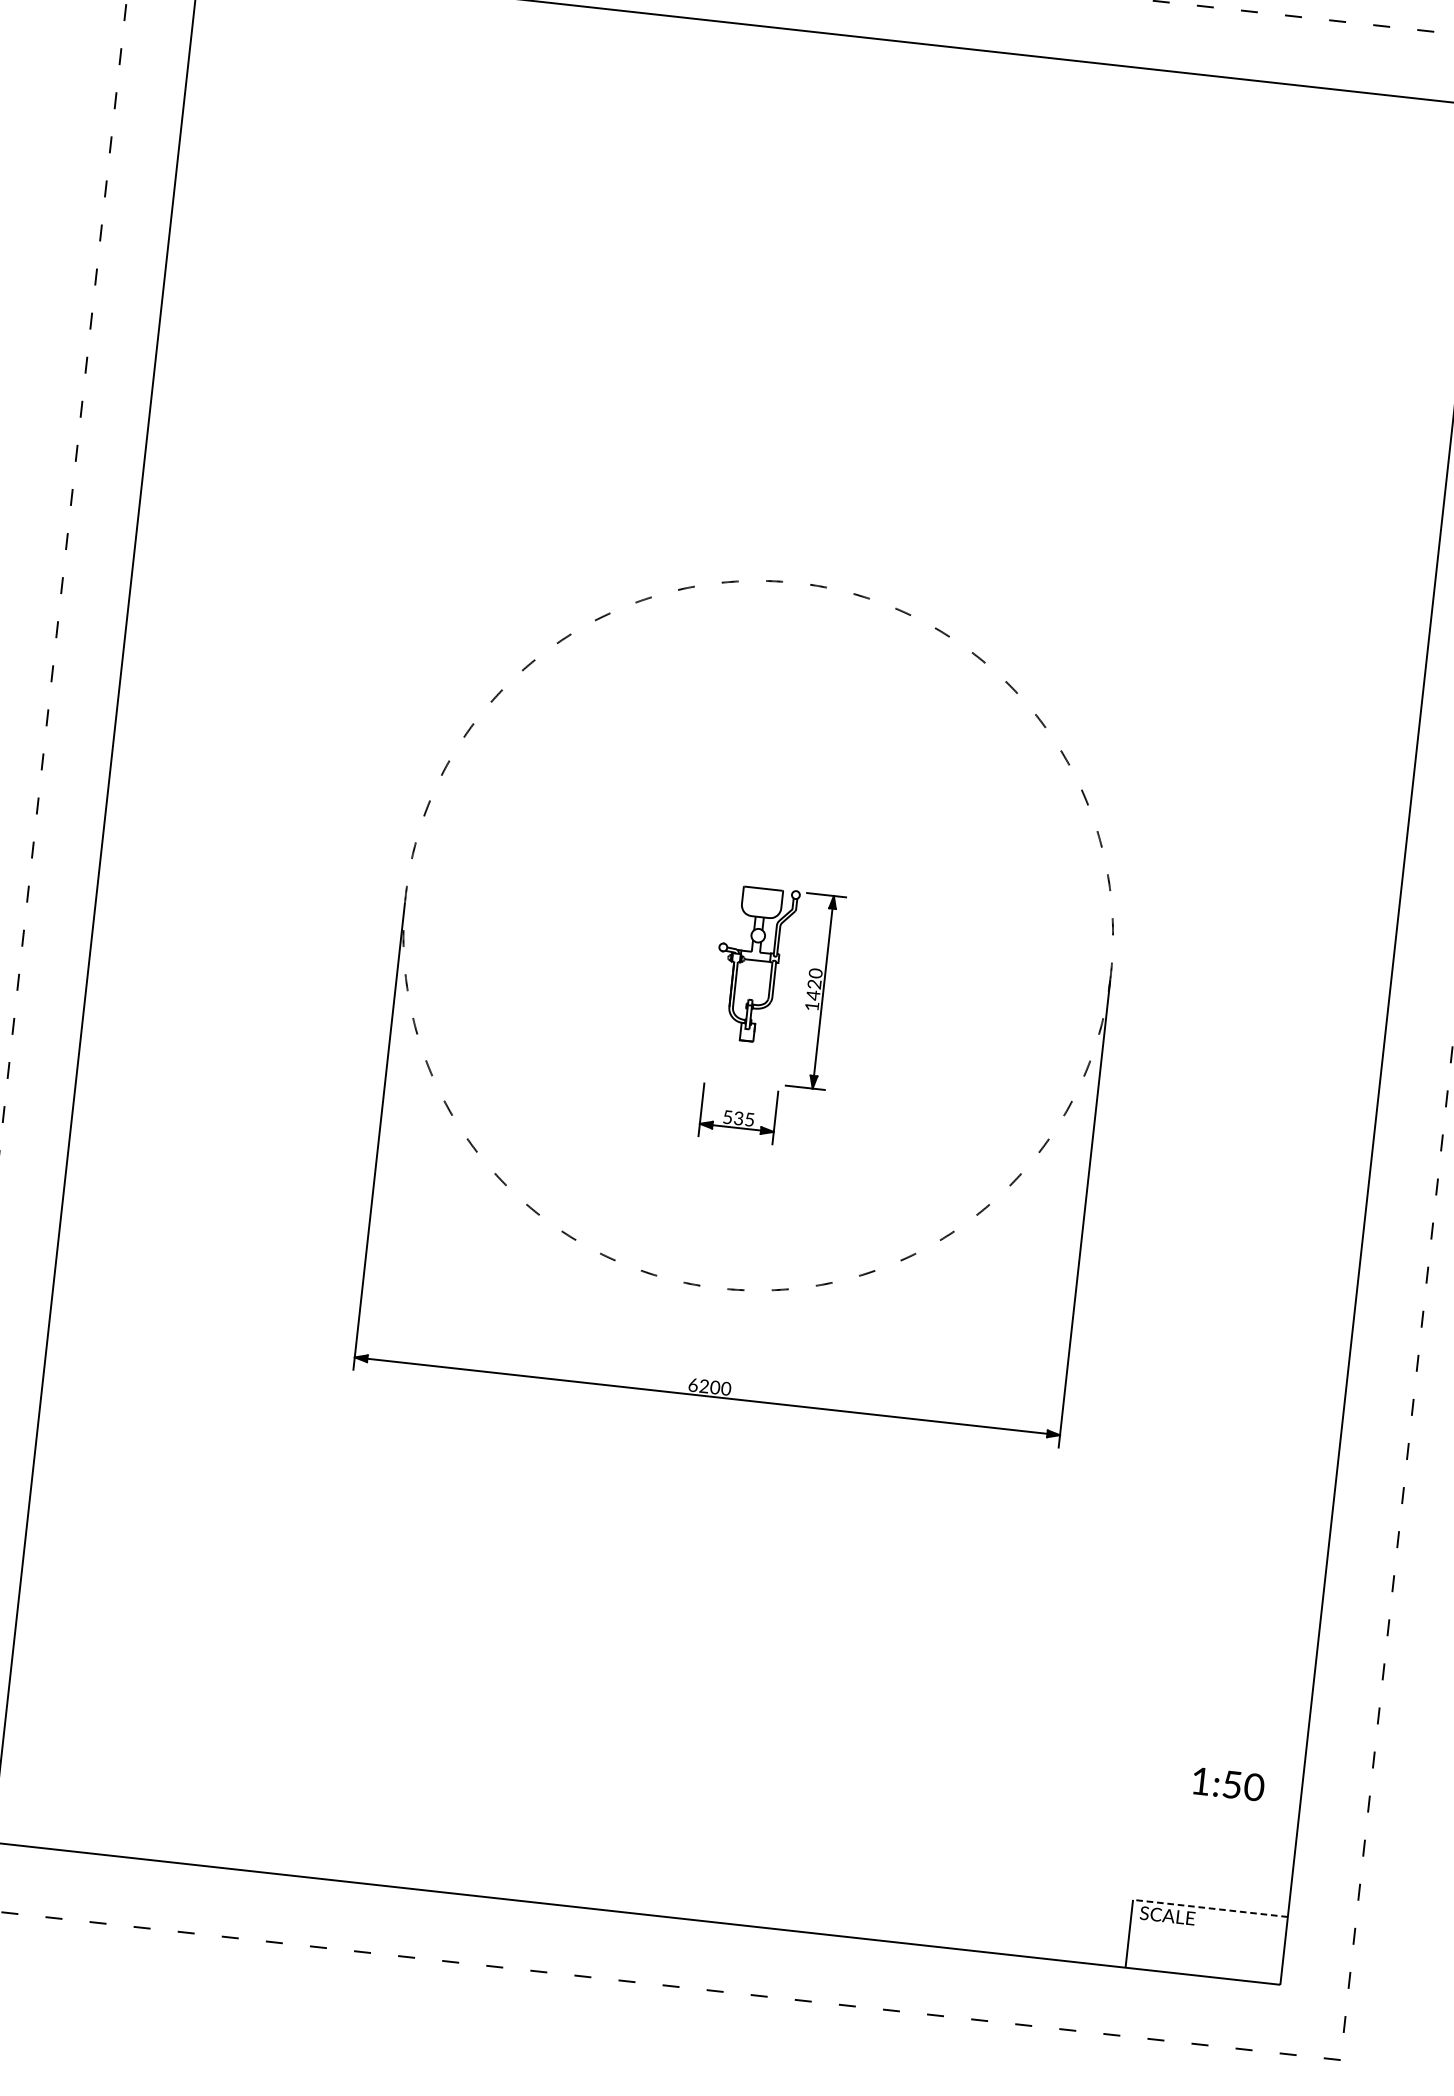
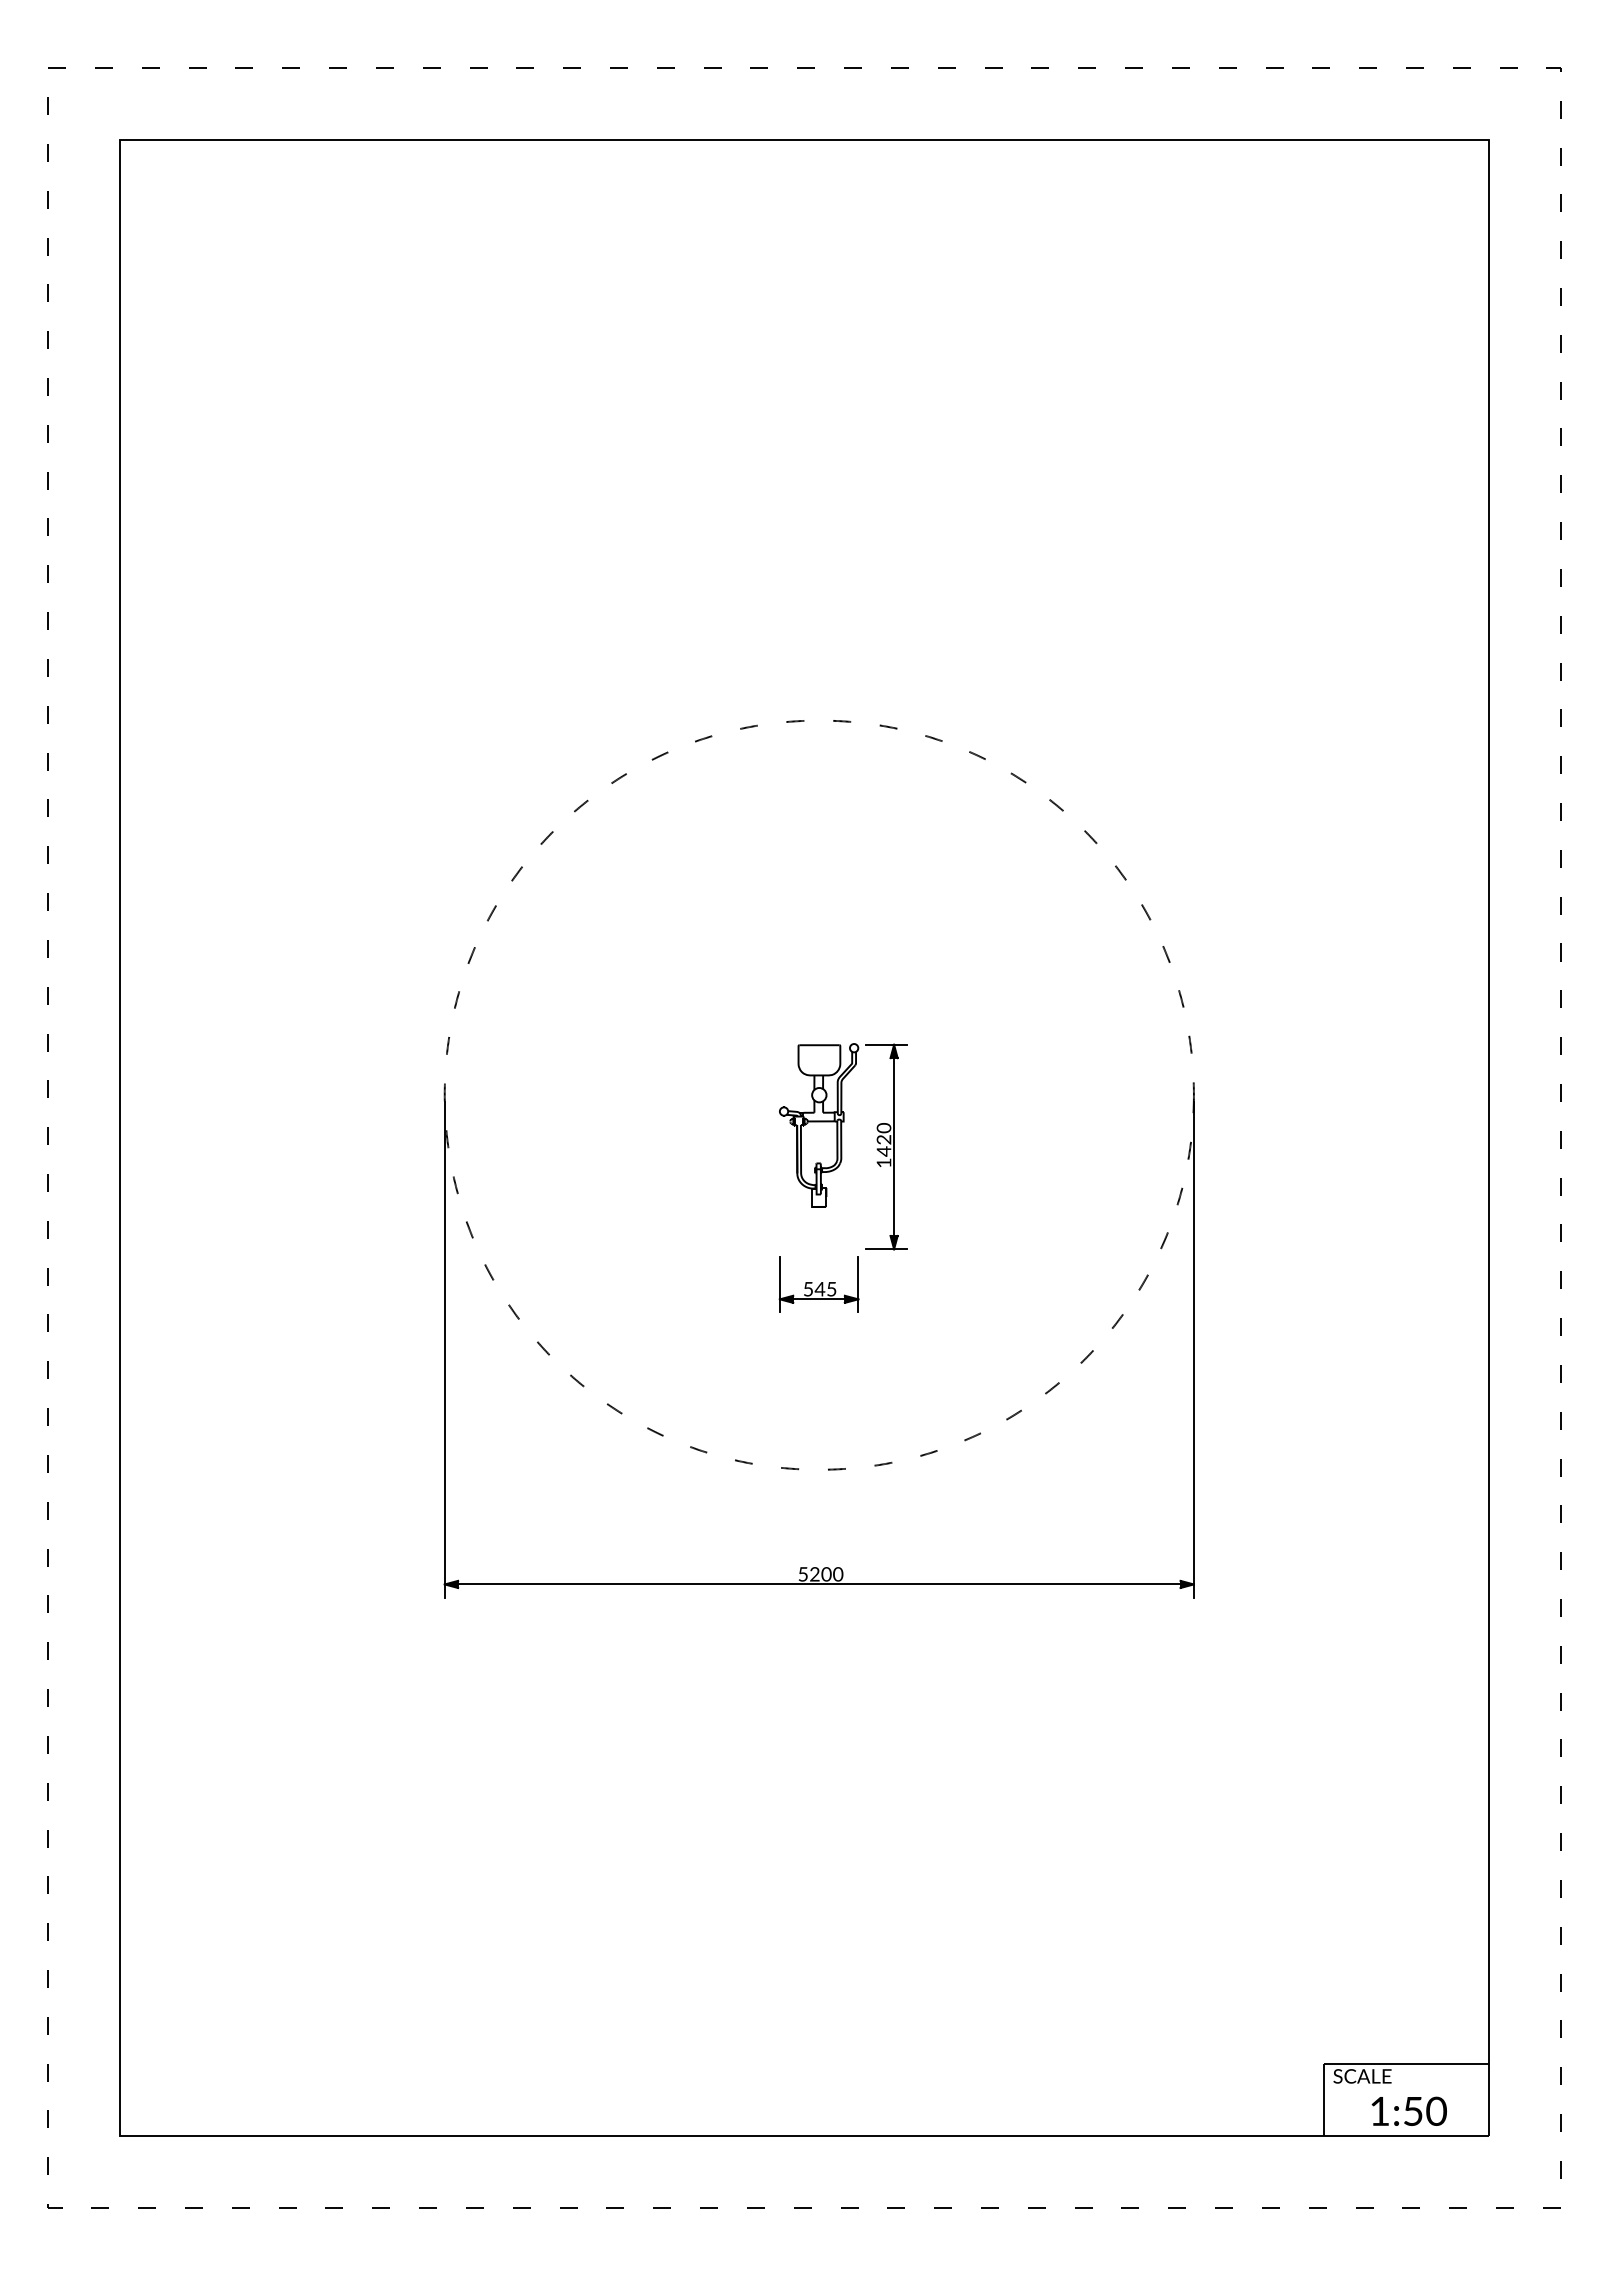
text: (738, 1118) -> (819, 1289), 535 -> 545
text: (693, 1385) -> (803, 1574), 6200 -> 5200
text: (1227, 1783) -> (1408, 2110), moved
line: (1210, 1908) -> (1406, 2063), dashed -> solid

